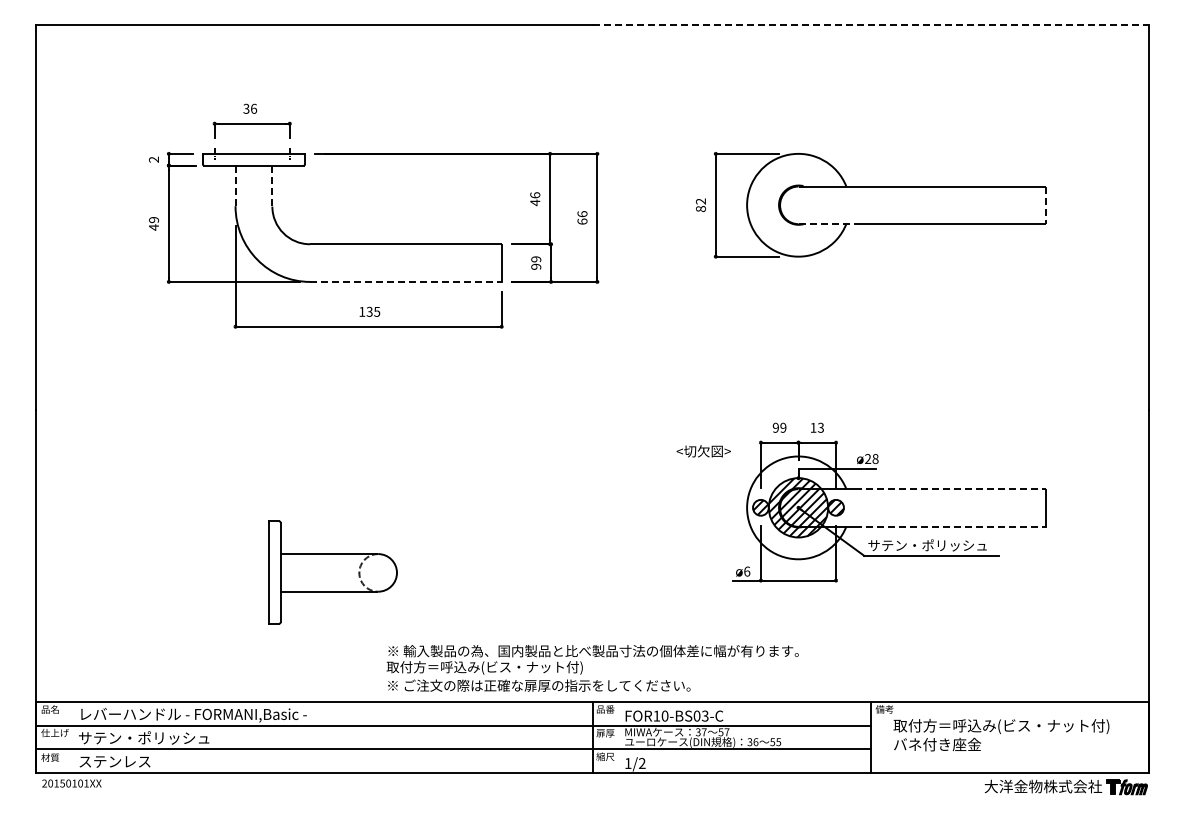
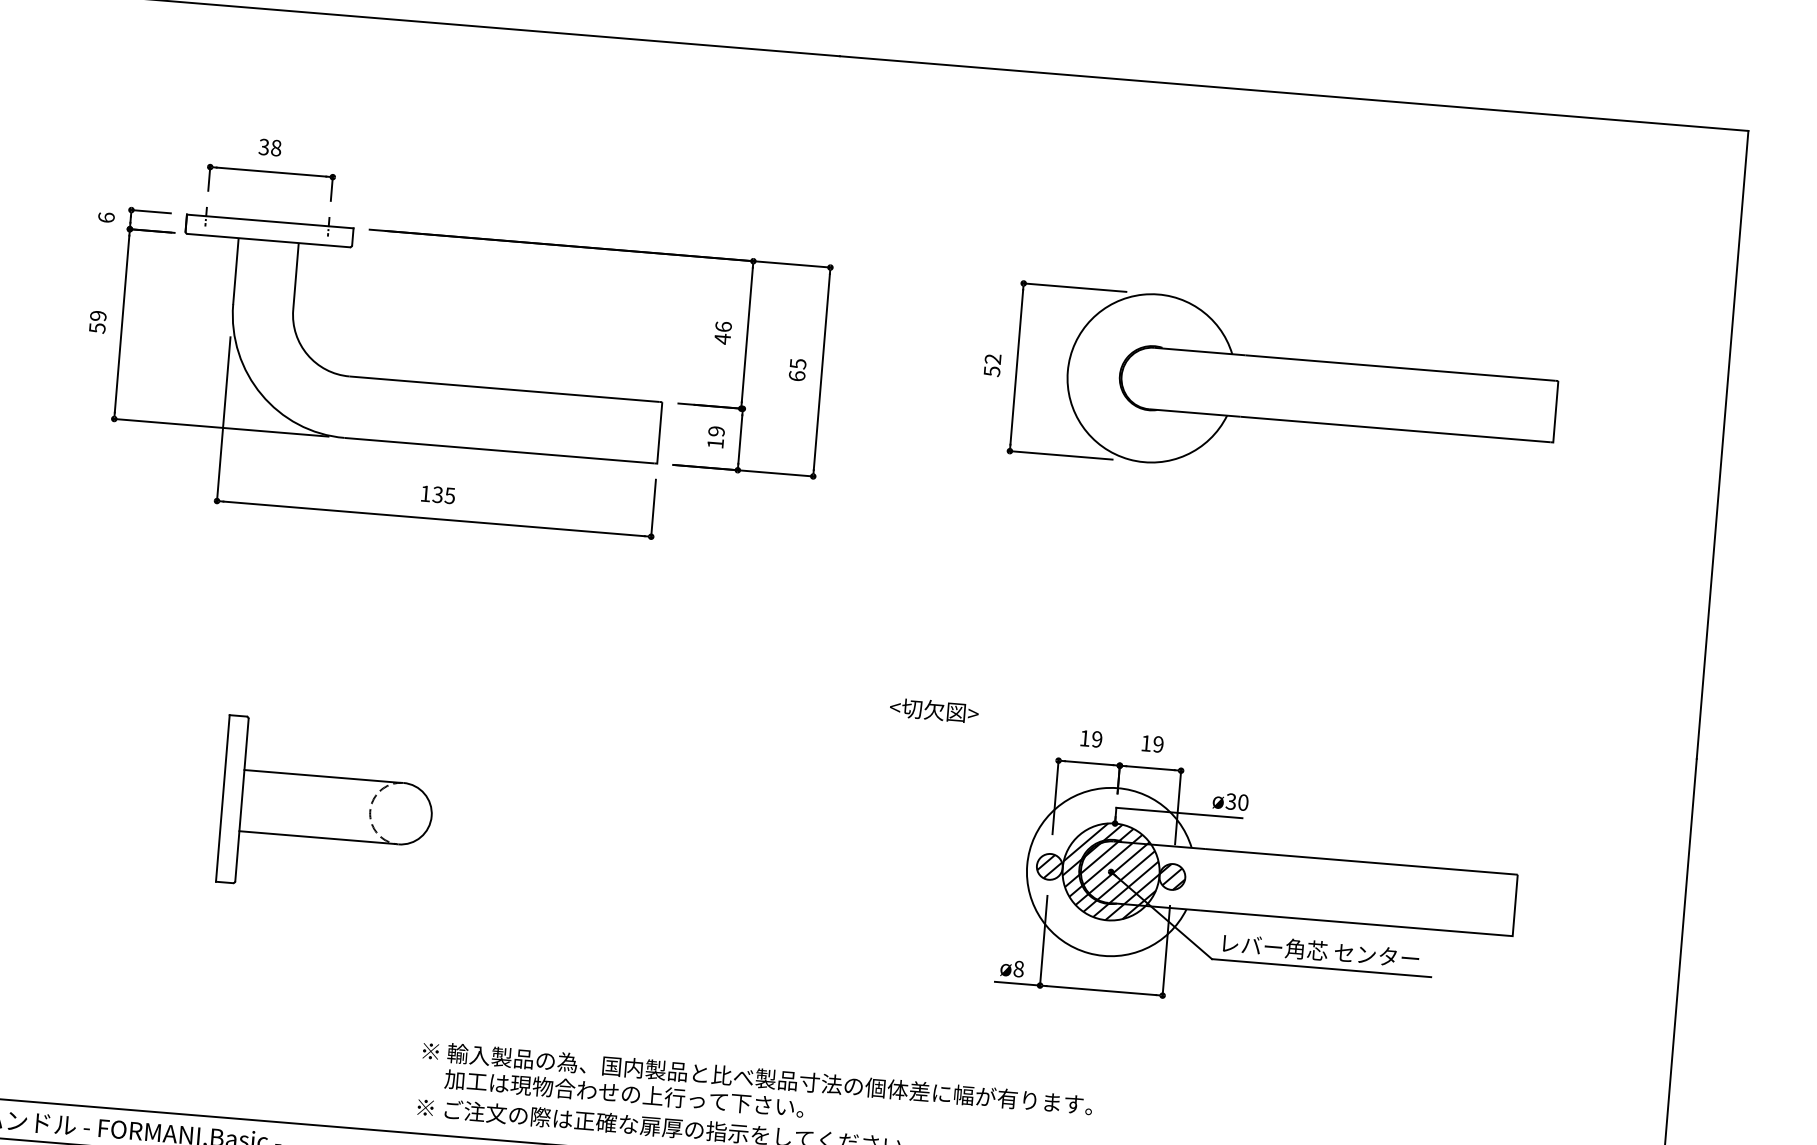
line: (871, 24) -> (1295, 93), dashed -> solid
text: (254, 108) -> (277, 147), 36 -> 38
text: (154, 159) -> (107, 217), 2 -> 6
line: (235, 186) -> (235, 272), dashed -> solid
line: (272, 186) -> (296, 277), dashed -> solid
line: (1046, 207) -> (1555, 415), dashed -> solid
text: (700, 209) -> (991, 372), 82 -> 52
text: (582, 214) -> (798, 364), 66 -> 65
line: (827, 224) -> (1196, 413), dashed -> solid
text: (154, 227) -> (98, 328), 49 -> 59
text: (536, 266) -> (716, 443), 99 -> 19
line: (405, 281) -> (500, 450), dashed -> solid
text: (775, 427) -> (1084, 737), 99 -> 19
text: (820, 427) -> (1157, 743), 13 -> 19
text: (703, 451) -> (933, 710), moved
text: (871, 459) -> (1236, 802), ø28 -> ø30
line: (950, 489) -> (1361, 862), dashed -> solid
line: (950, 526) -> (1356, 922), dashed -> solid
text: (929, 545) -> (1319, 950), サテン・ポリッシュ -> レバー角芯 センター
text: (747, 571) -> (1019, 968), ø6 -> ø8
part: (332, 572) -> (326, 806), moved
text: (504, 667) -> (610, 1092), 取付方＝呼込み(ビス・ナット付) -> 加工は現物合わせの上行って下さい。

